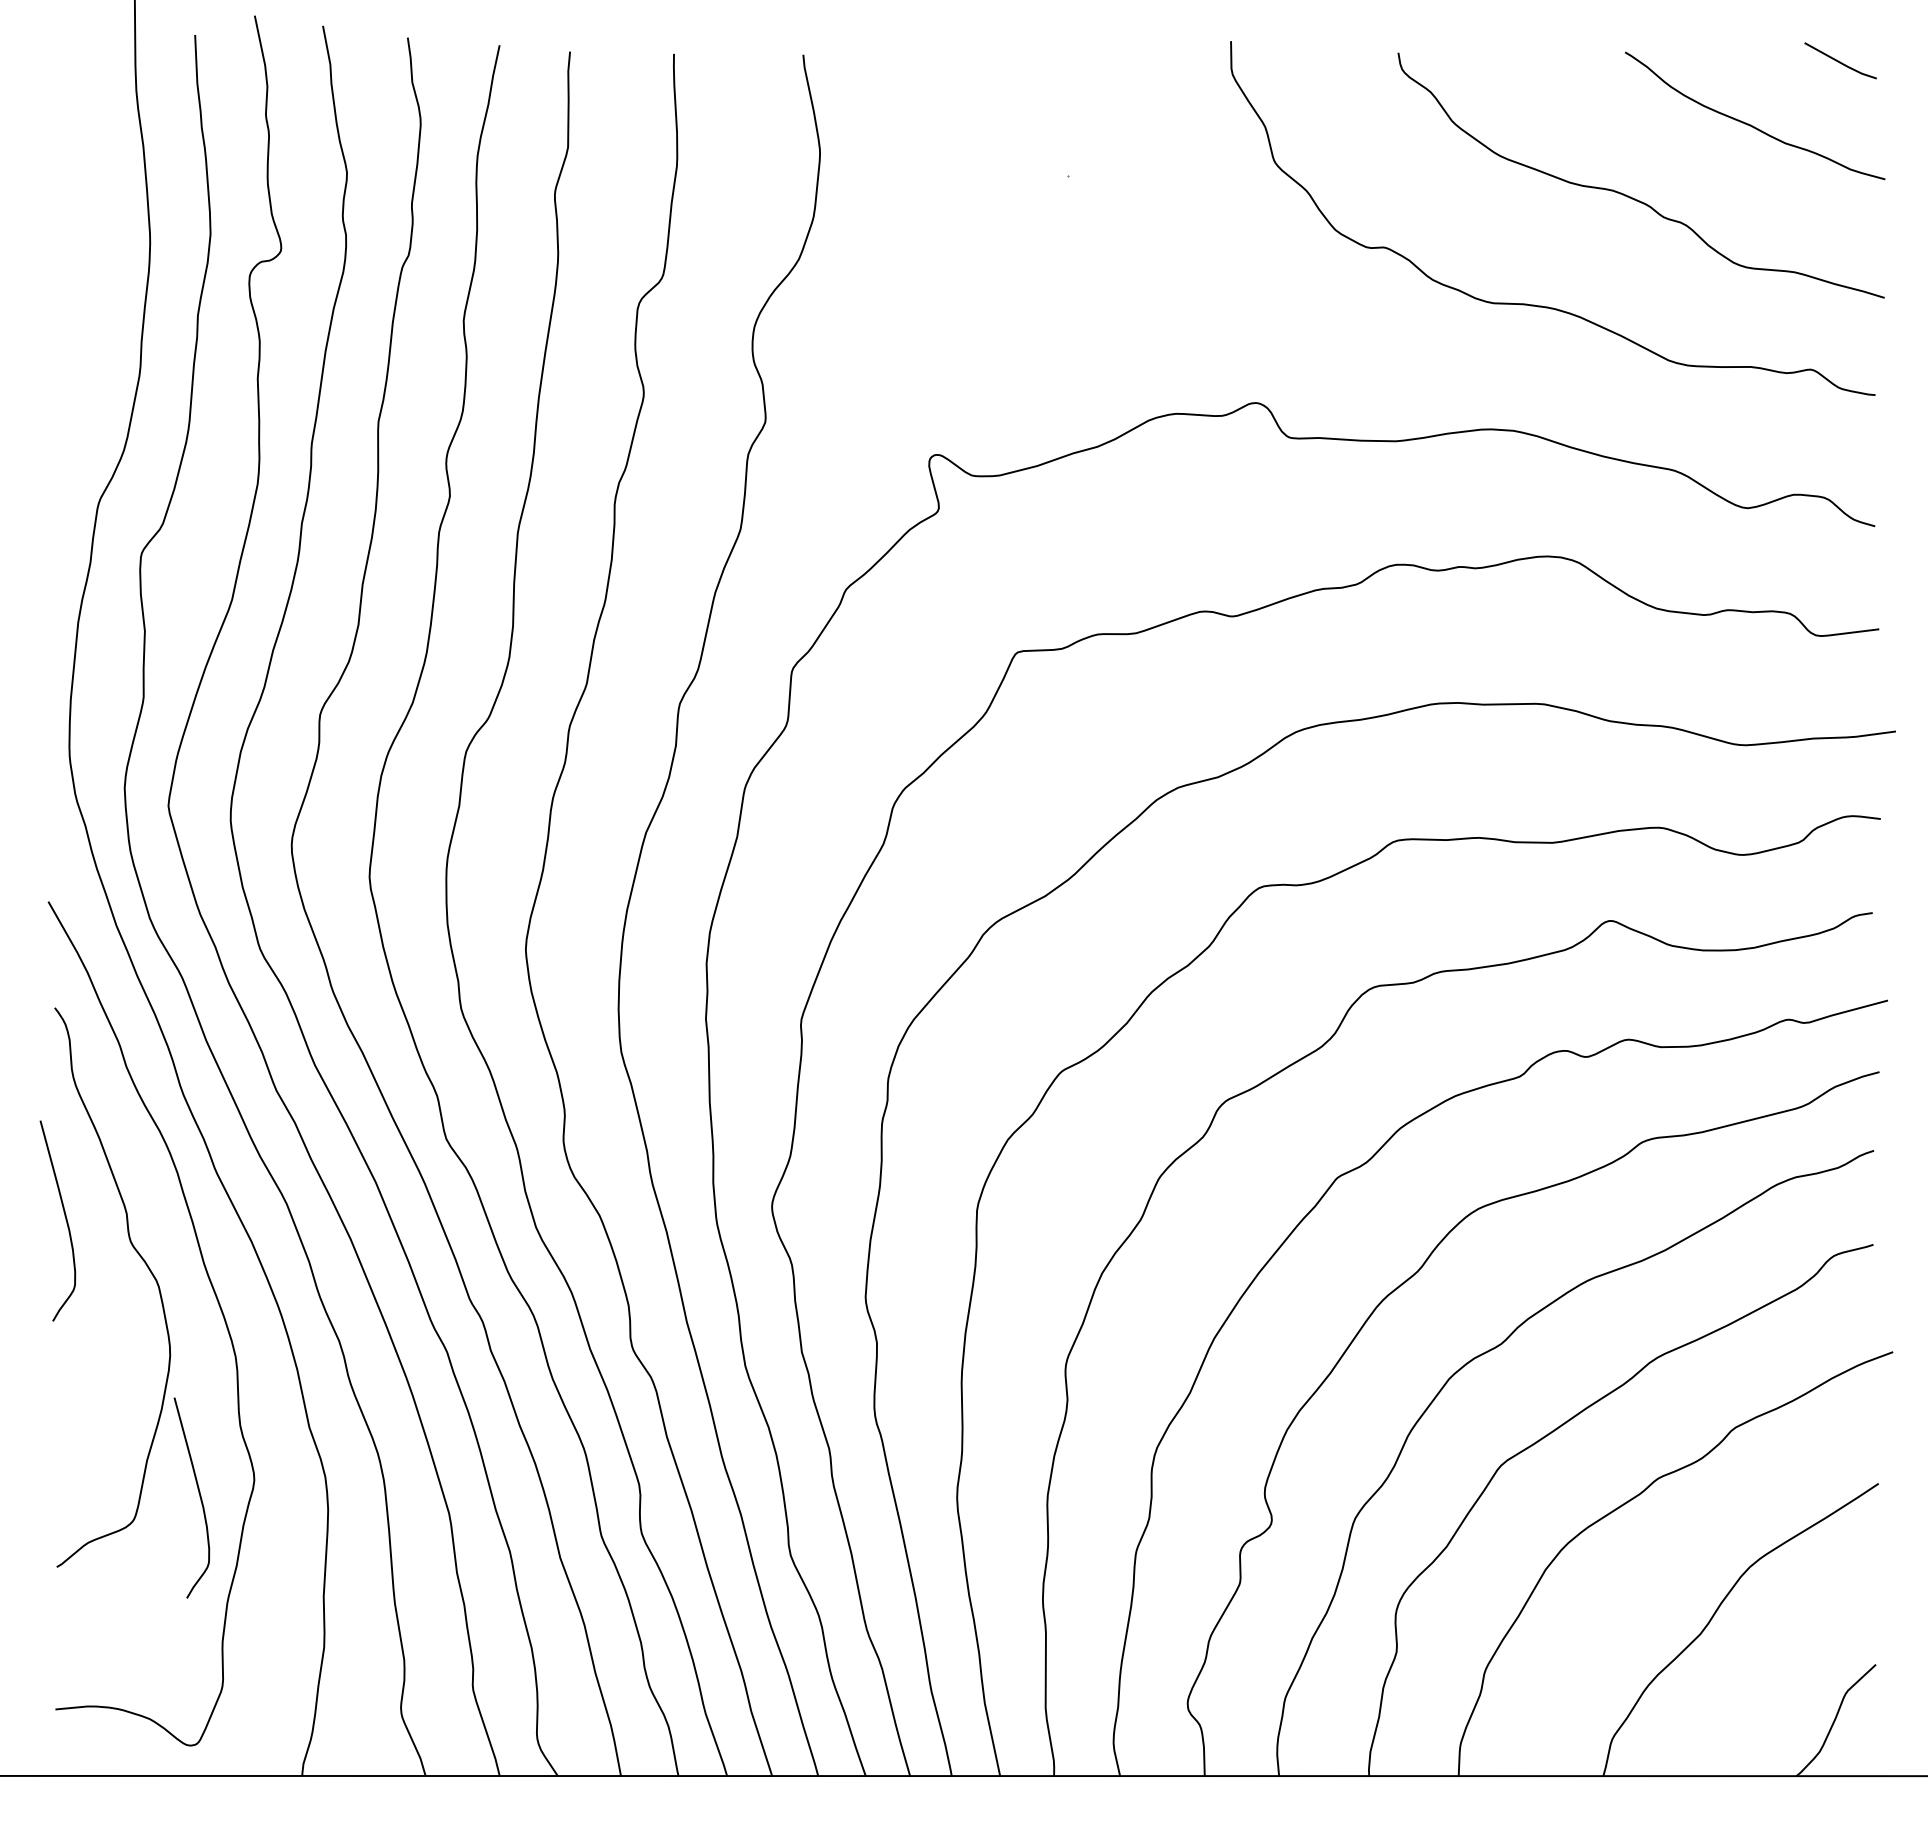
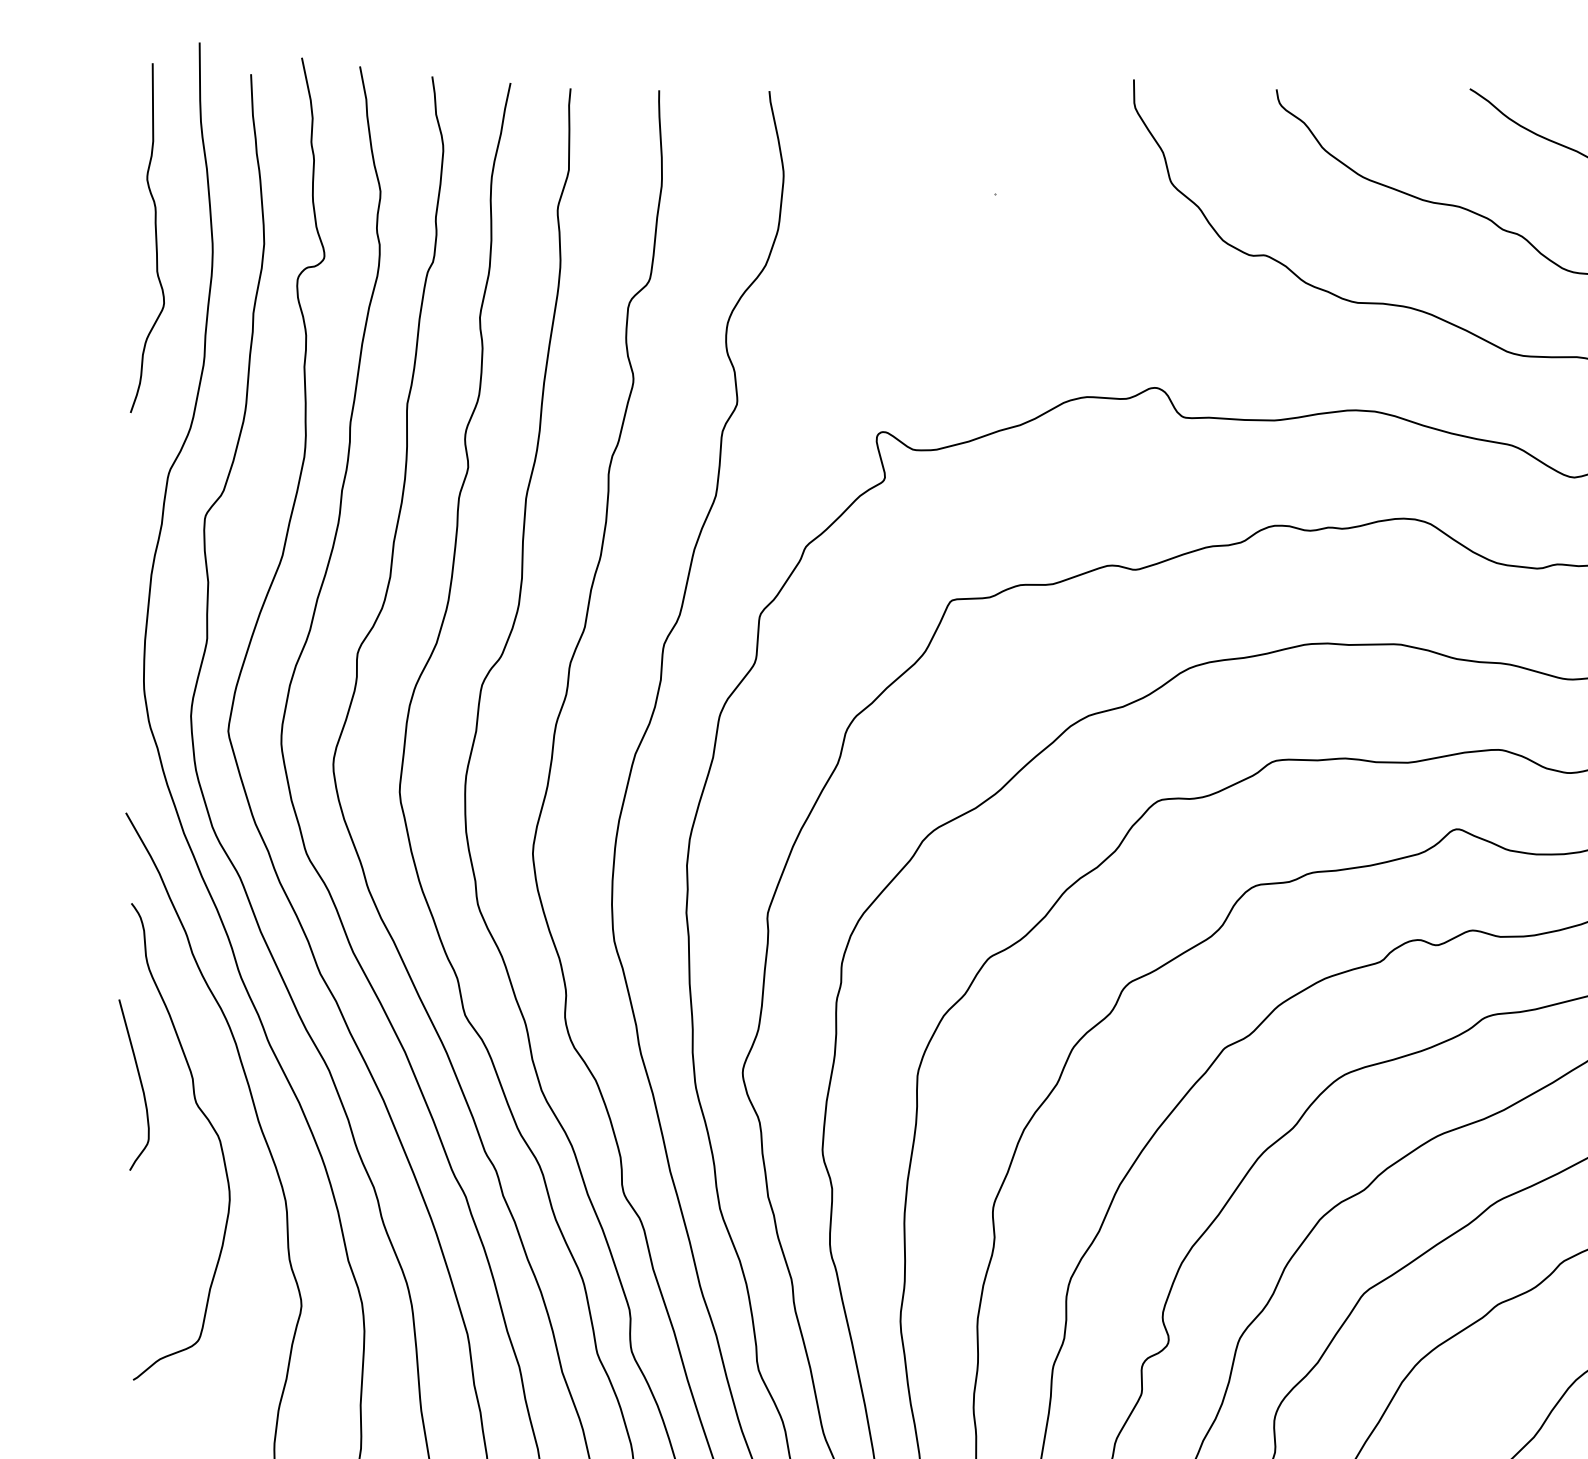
curve: (82, 224) -> (155, 235), added
curve: (199, 1497) -> (254, 1320), removed

